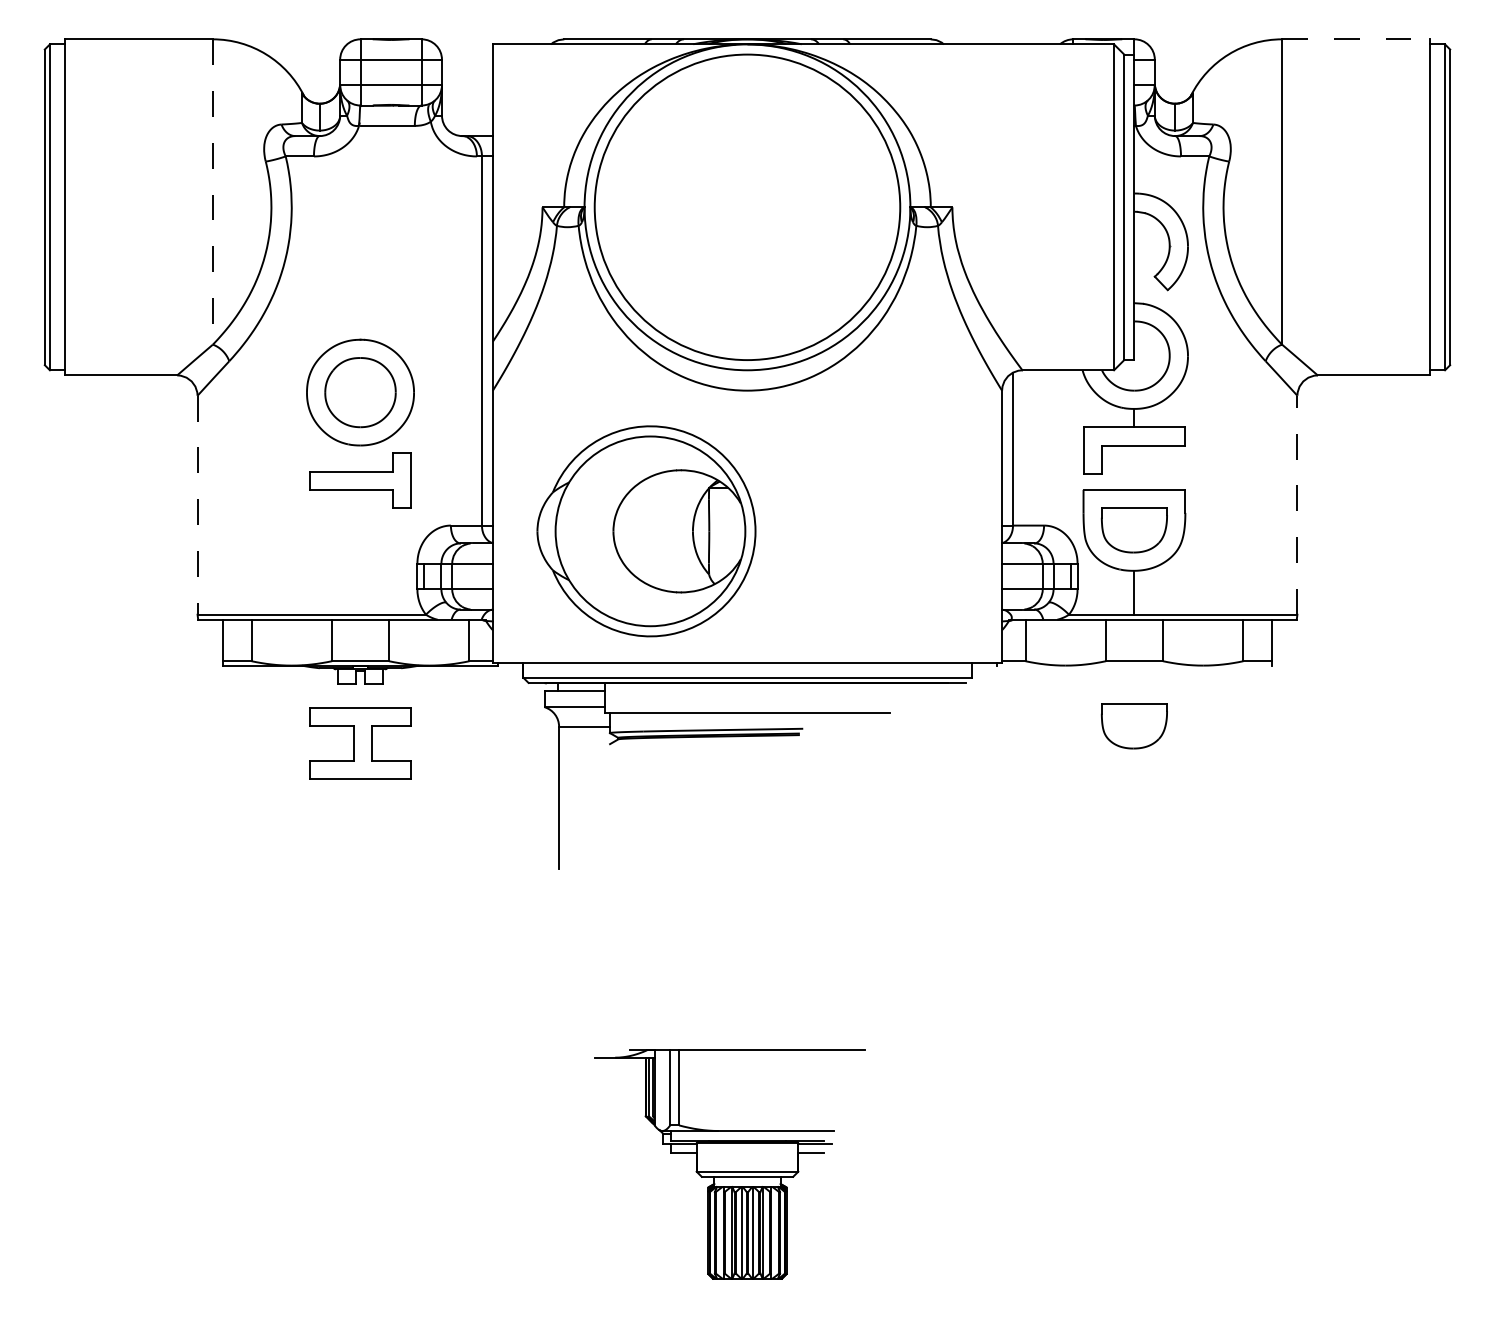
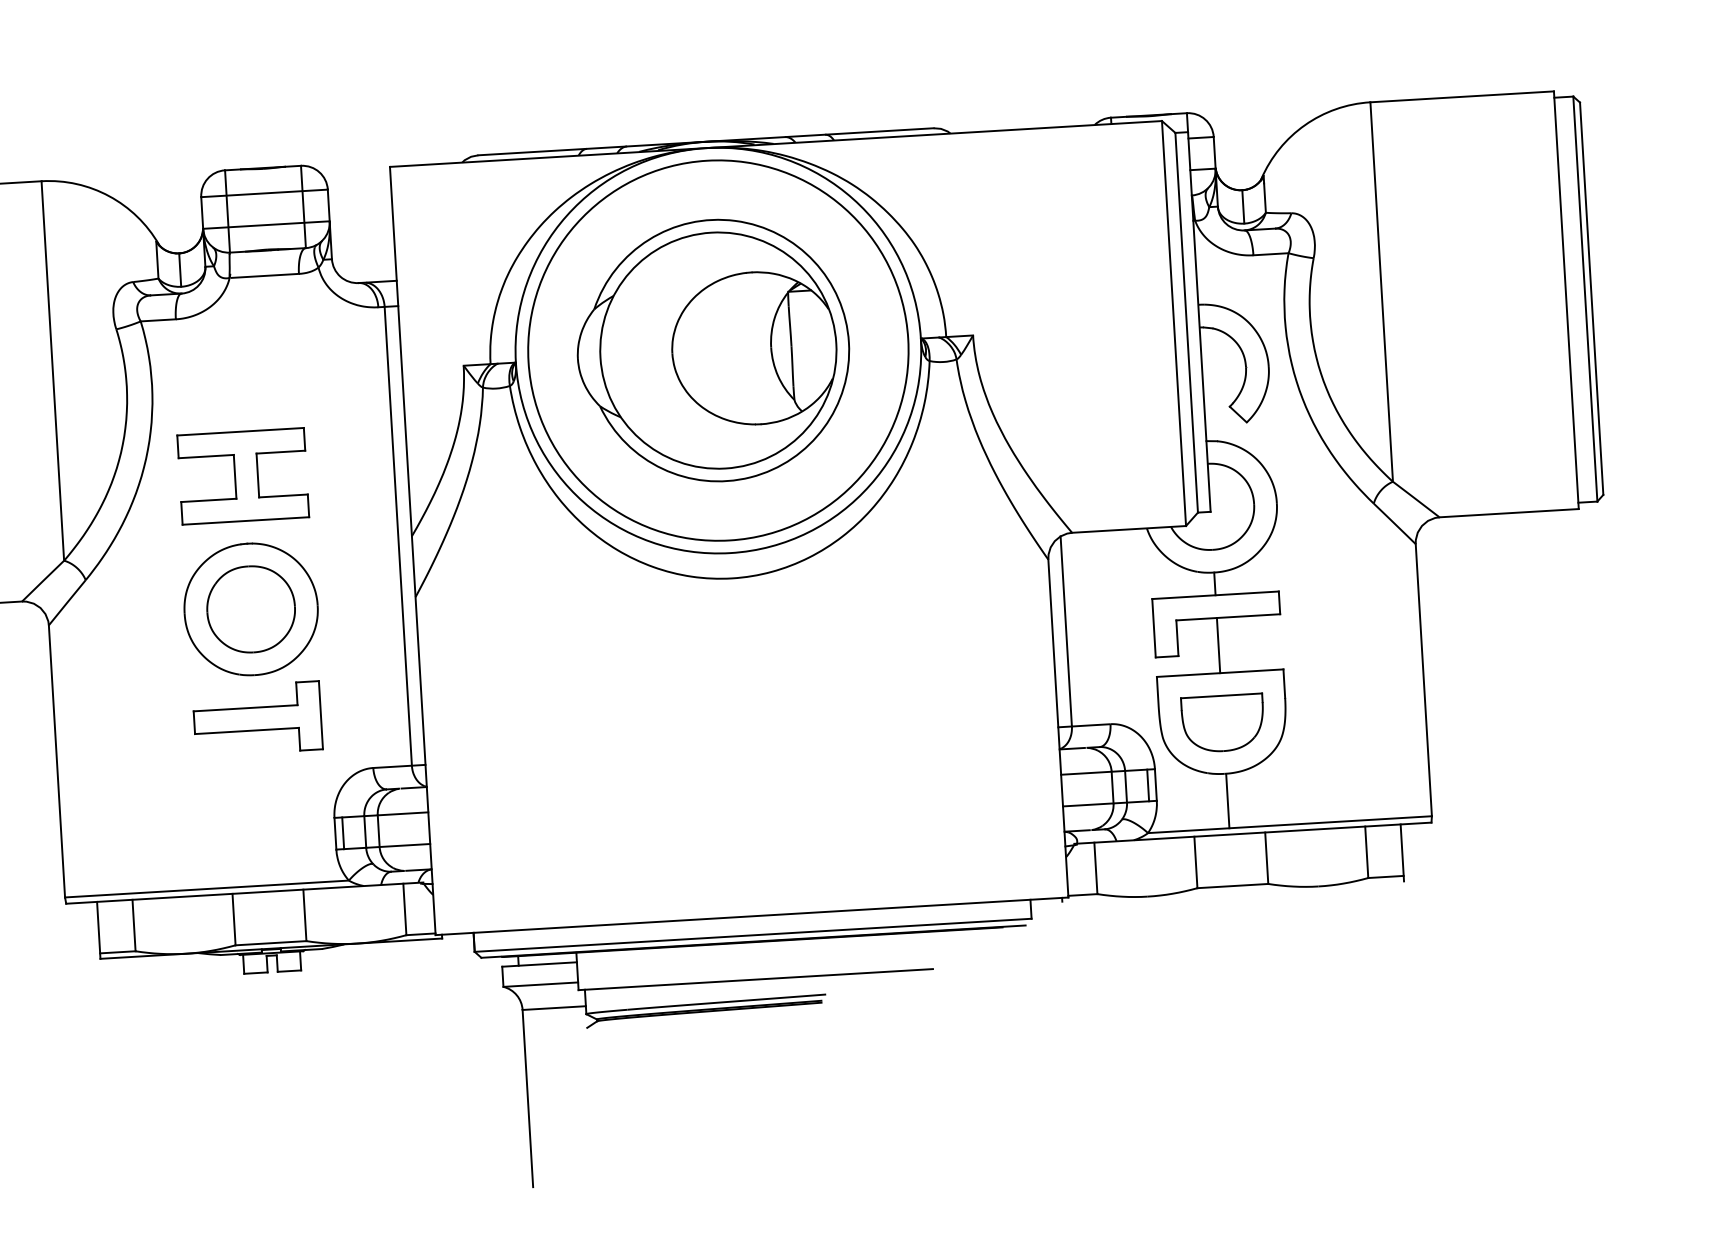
line: (1355, 39) -> (1461, 97), dashed -> solid
line: (212, 192) -> (52, 371), dashed -> solid
line: (1134, 467) -> (1218, 645), added
line: (1297, 504) -> (1423, 679), dashed -> solid
line: (197, 505) -> (56, 761), dashed -> solid
part: (646, 531) -> (713, 351), moved
part: (1133, 726) -> (1236, 967), removed
part: (360, 743) -> (243, 476), moved

